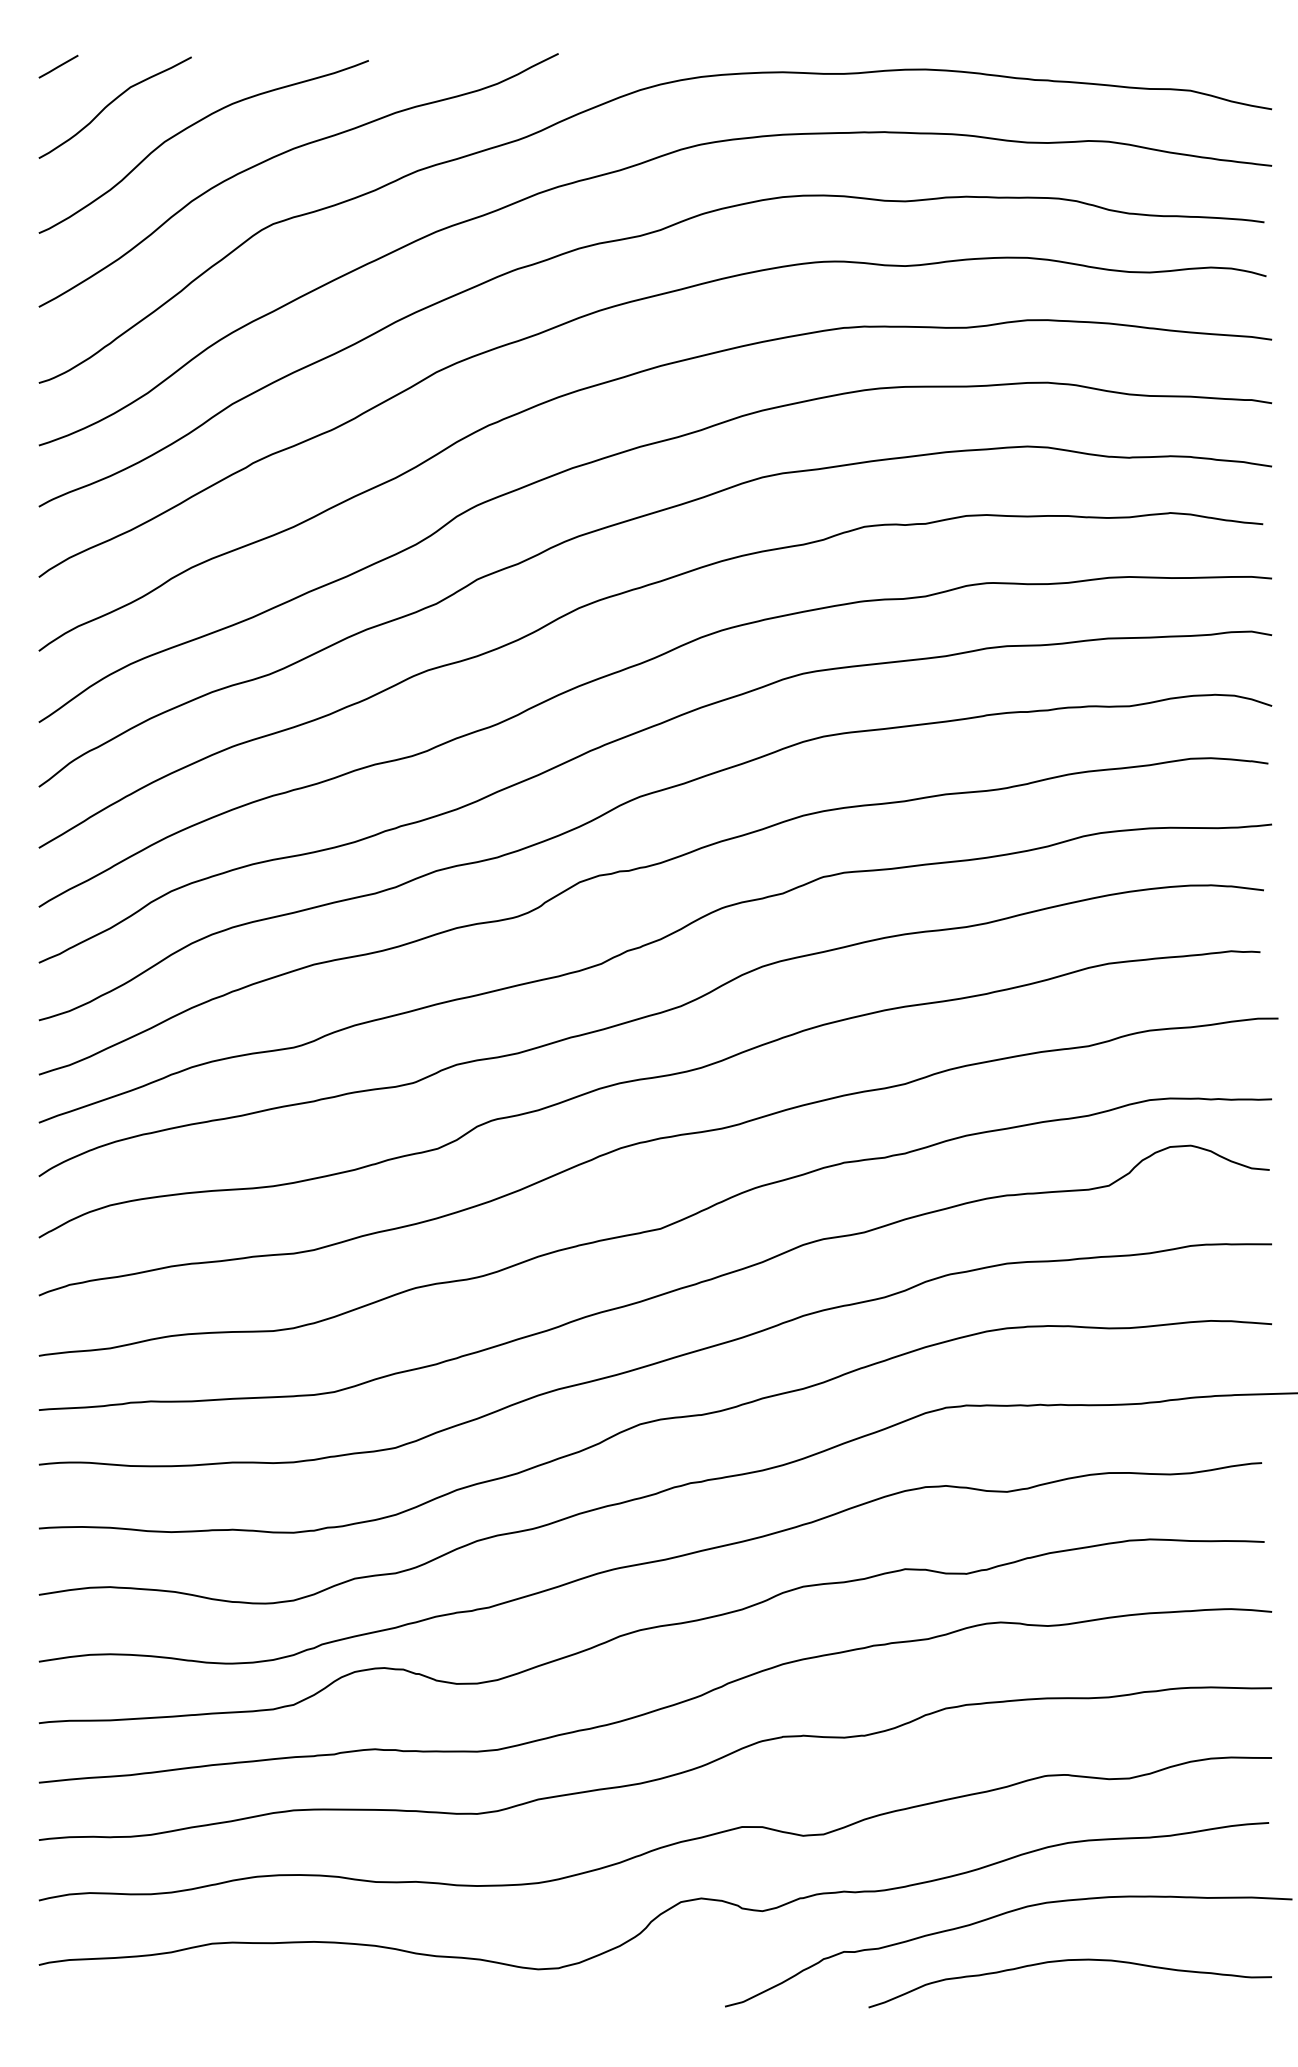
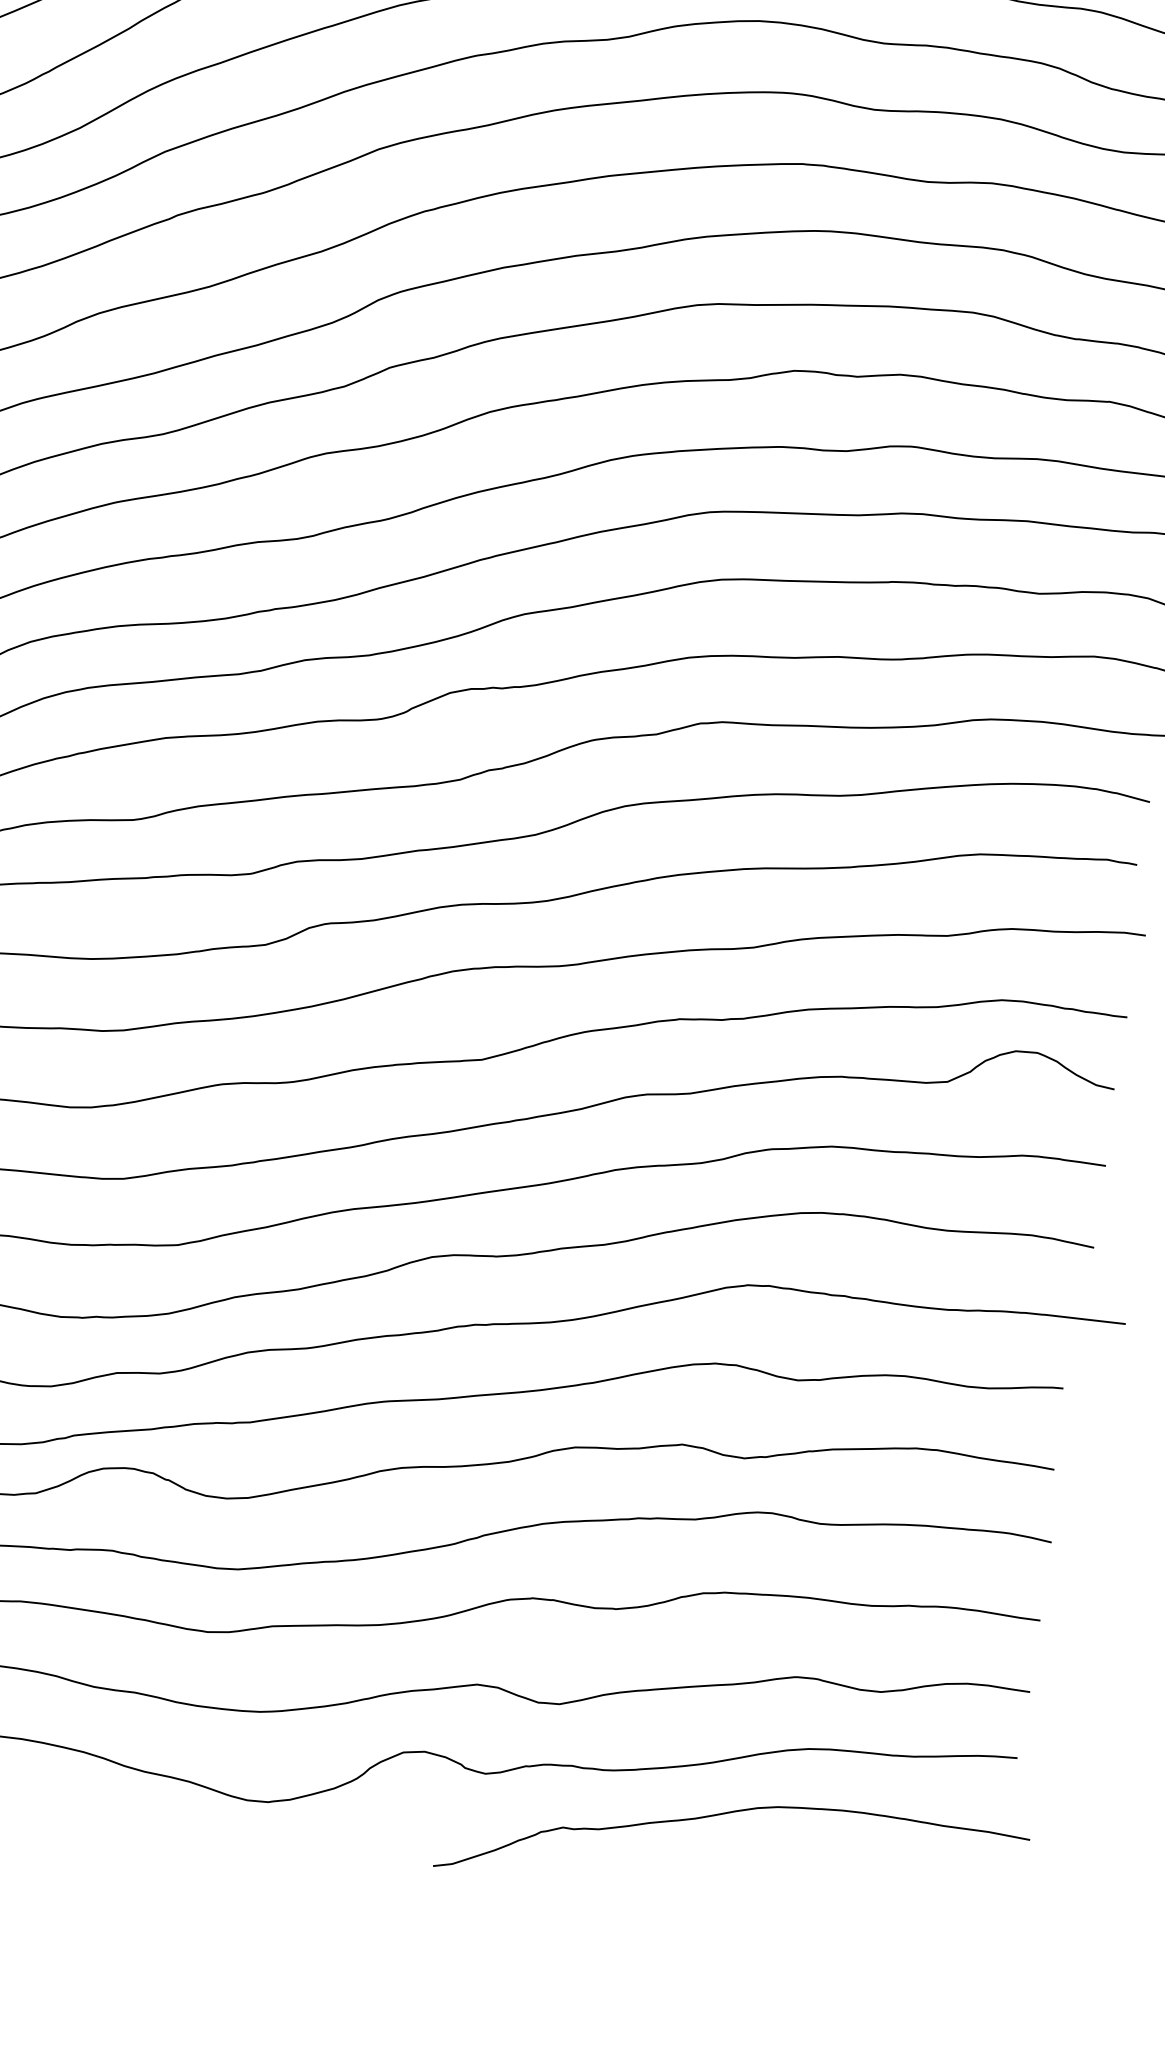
curve: (1067, 1961) -> (790, 1870), removed

